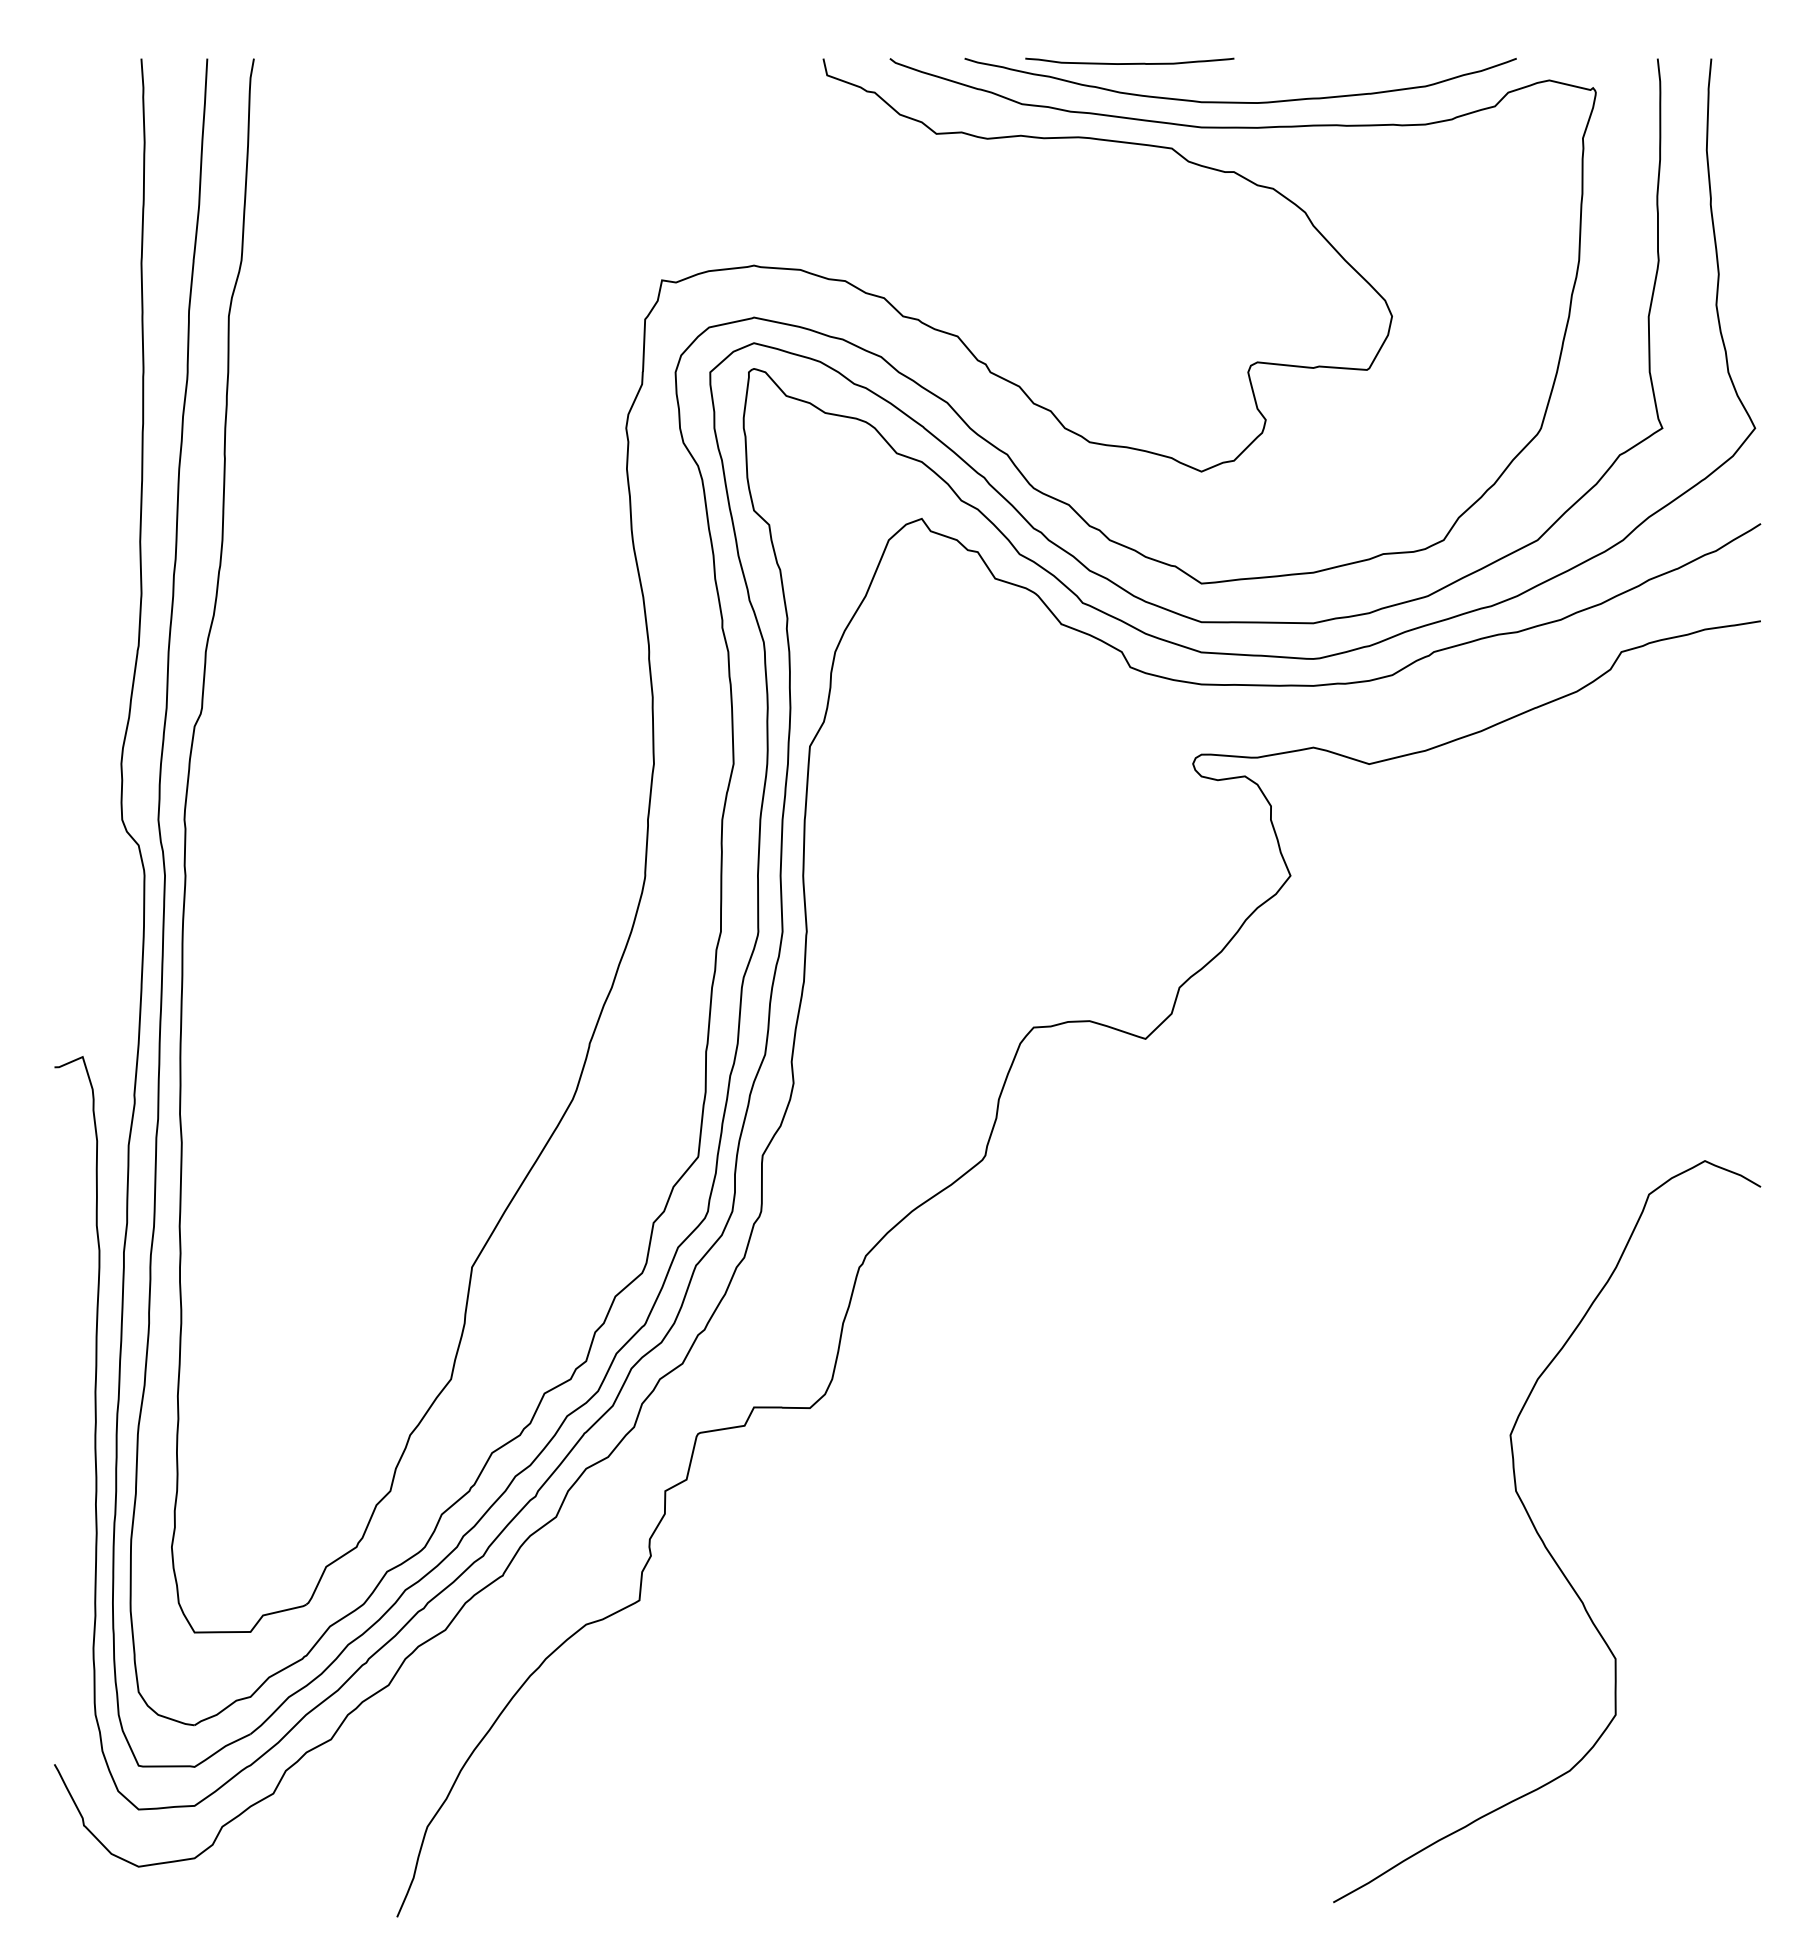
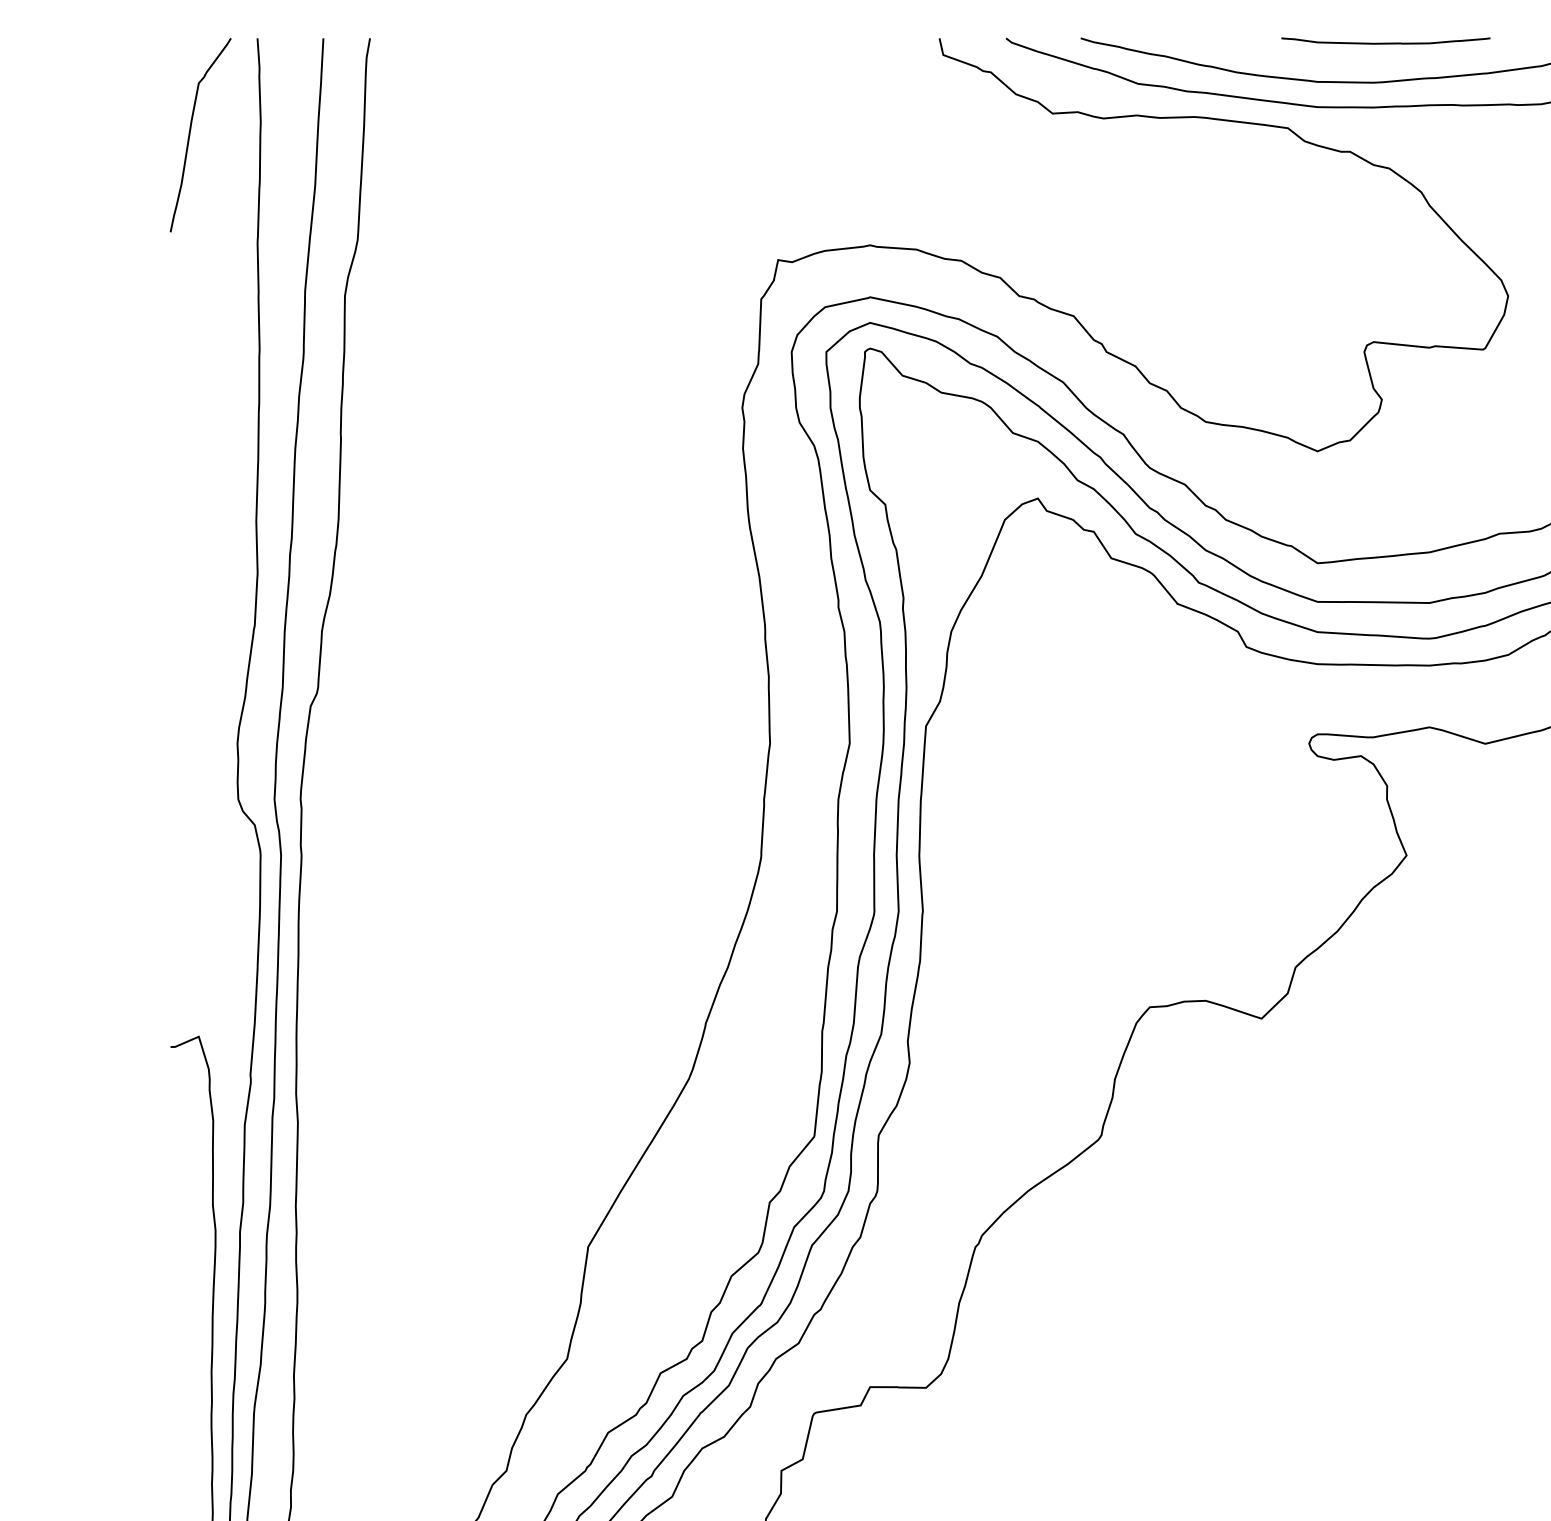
curve: (1129, 63) -> (1385, 43), moved
curve: (74, 155) -> (190, 135), added

